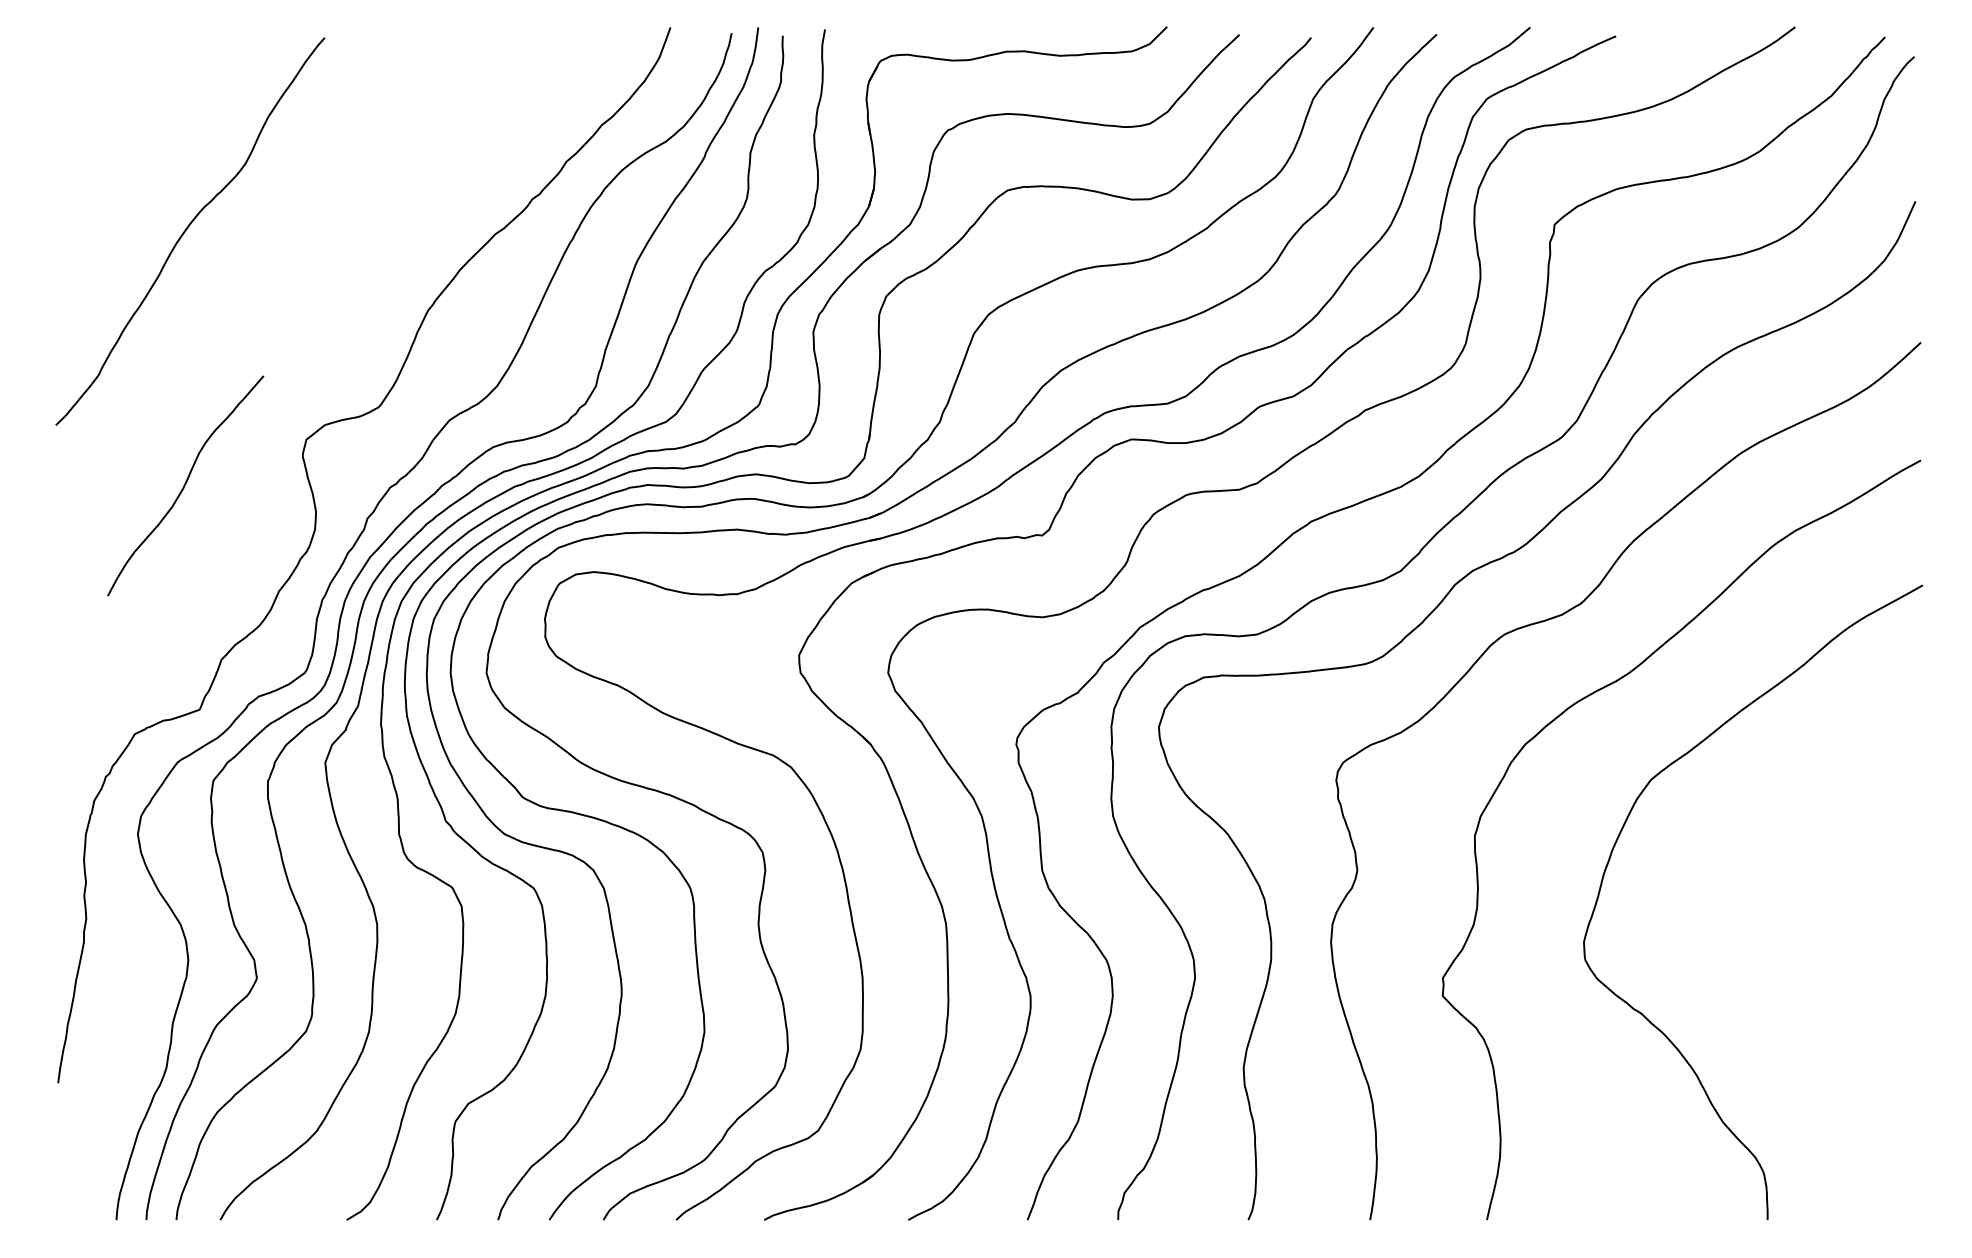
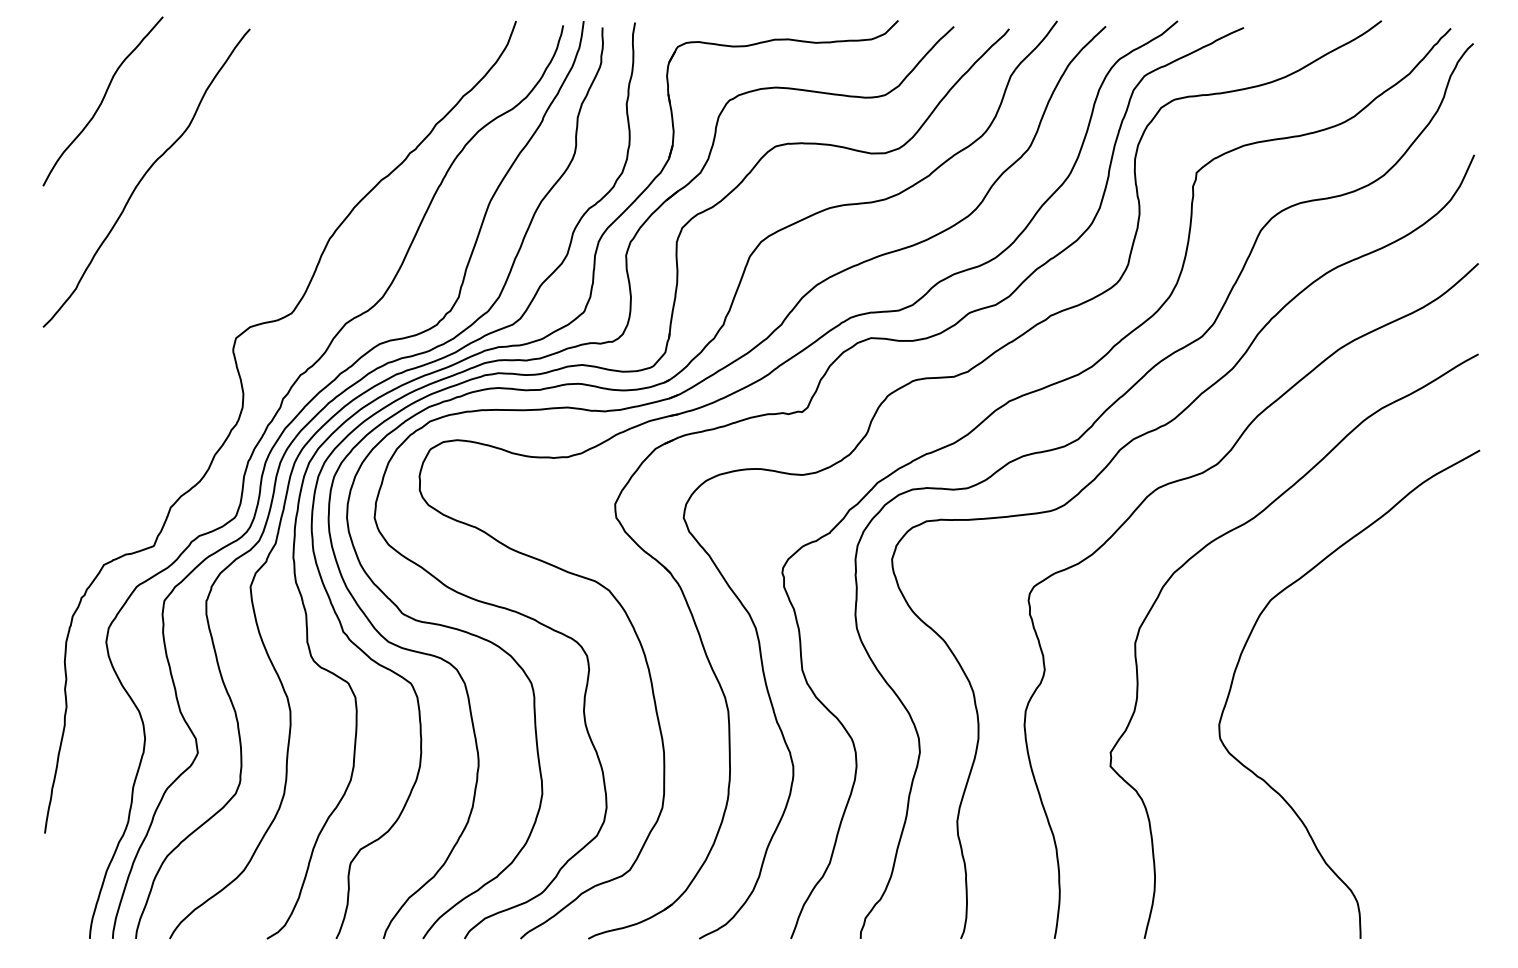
curve: (185, 485) -> (102, 101), moved

